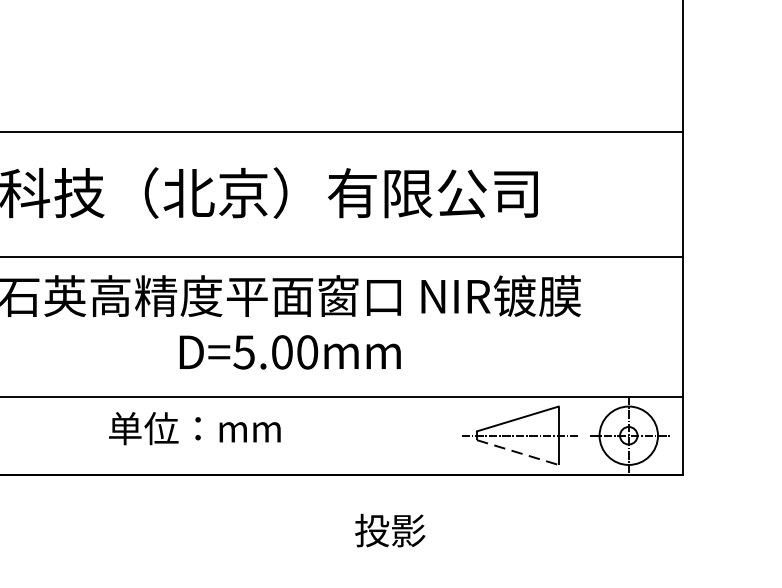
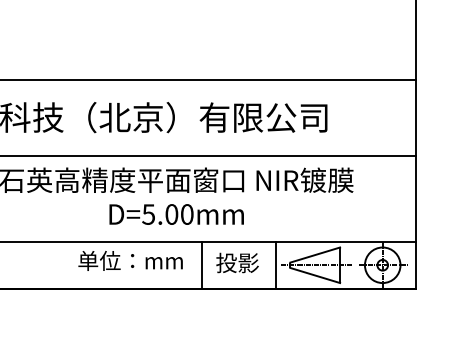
text: (194, 427) -> (130, 260), moved
line: (331, 436) -> (201, 265), added
line: (452, 436) -> (275, 265), added
line: (518, 452) -> (315, 275), dashed -> solid
text: (390, 529) -> (237, 262), moved

